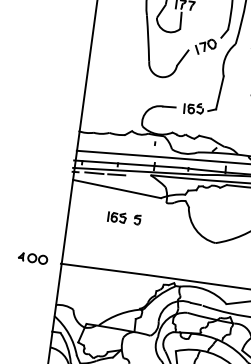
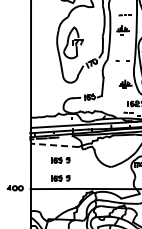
line: (116, 189) -> (54, 145), solid -> dashed
part: (119, 249) -> (60, 177), added

